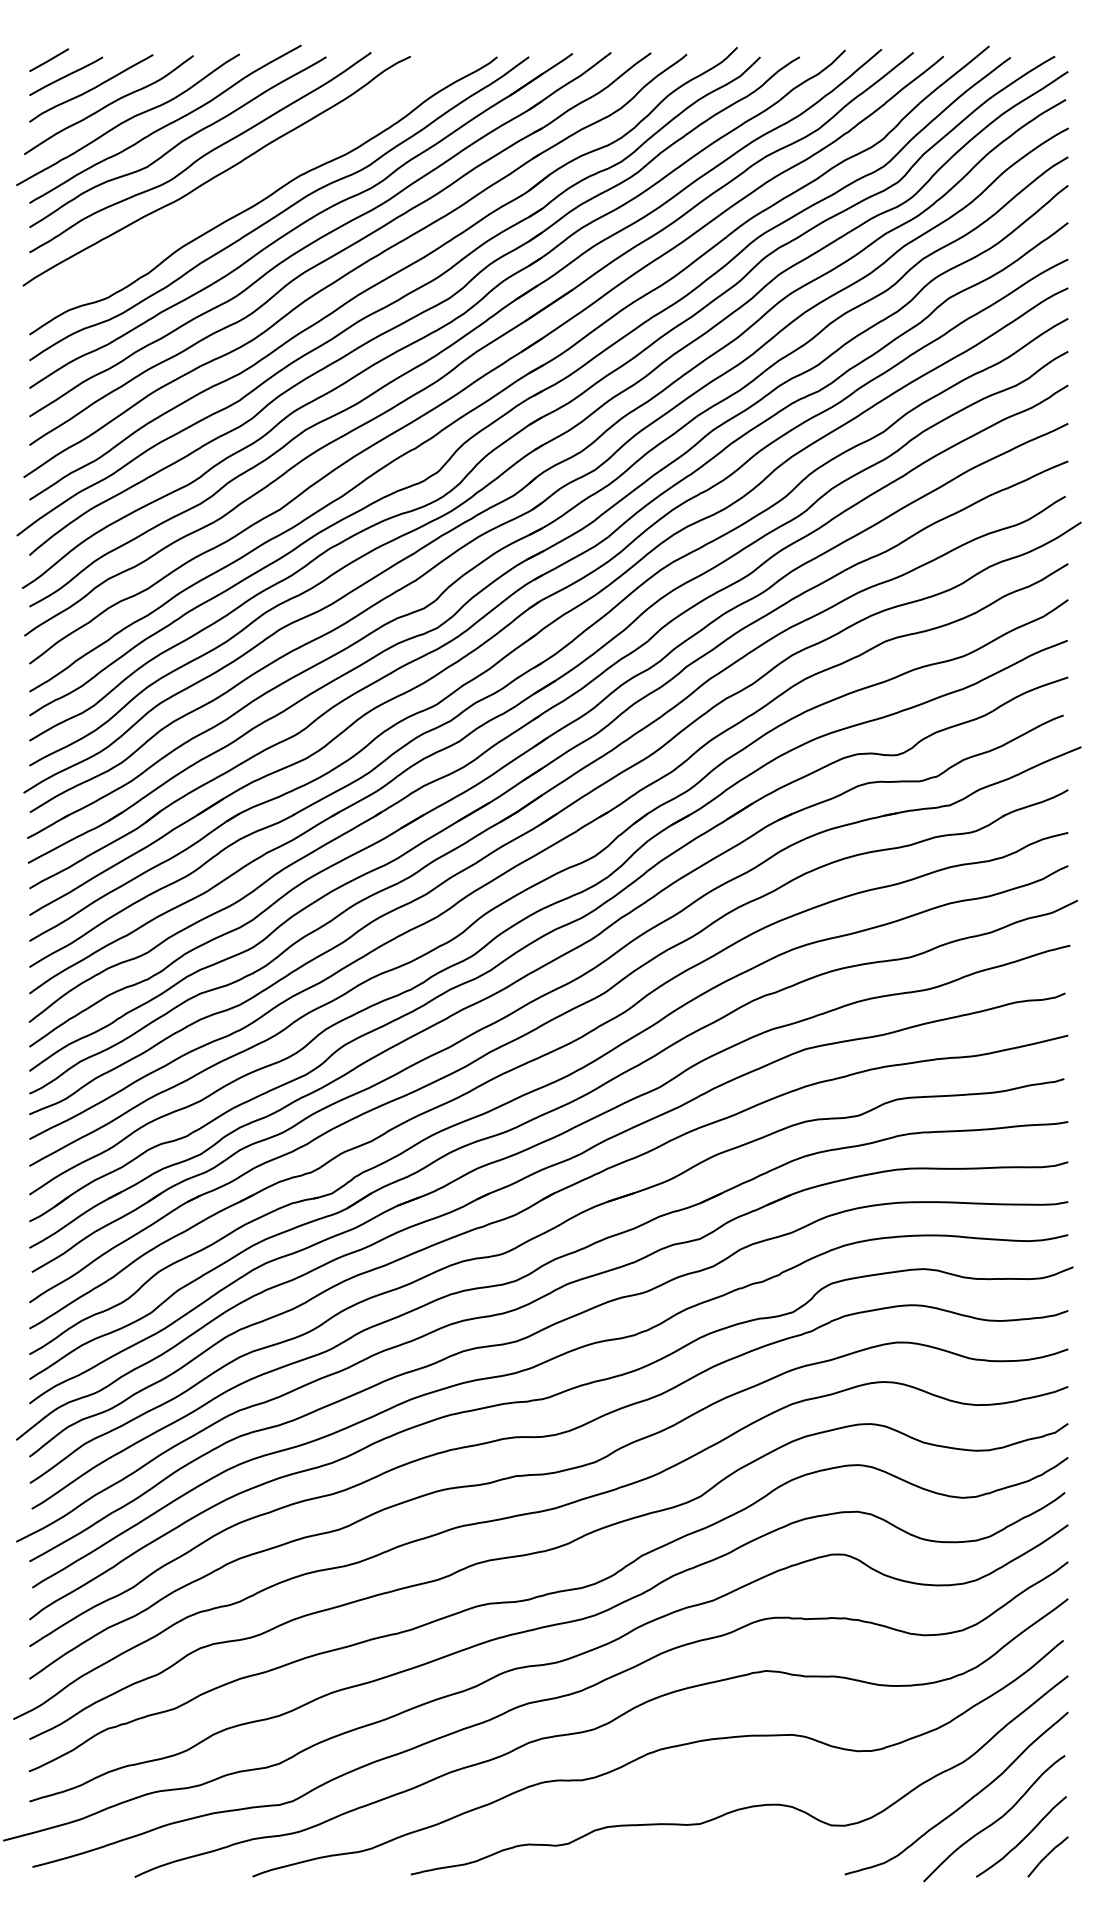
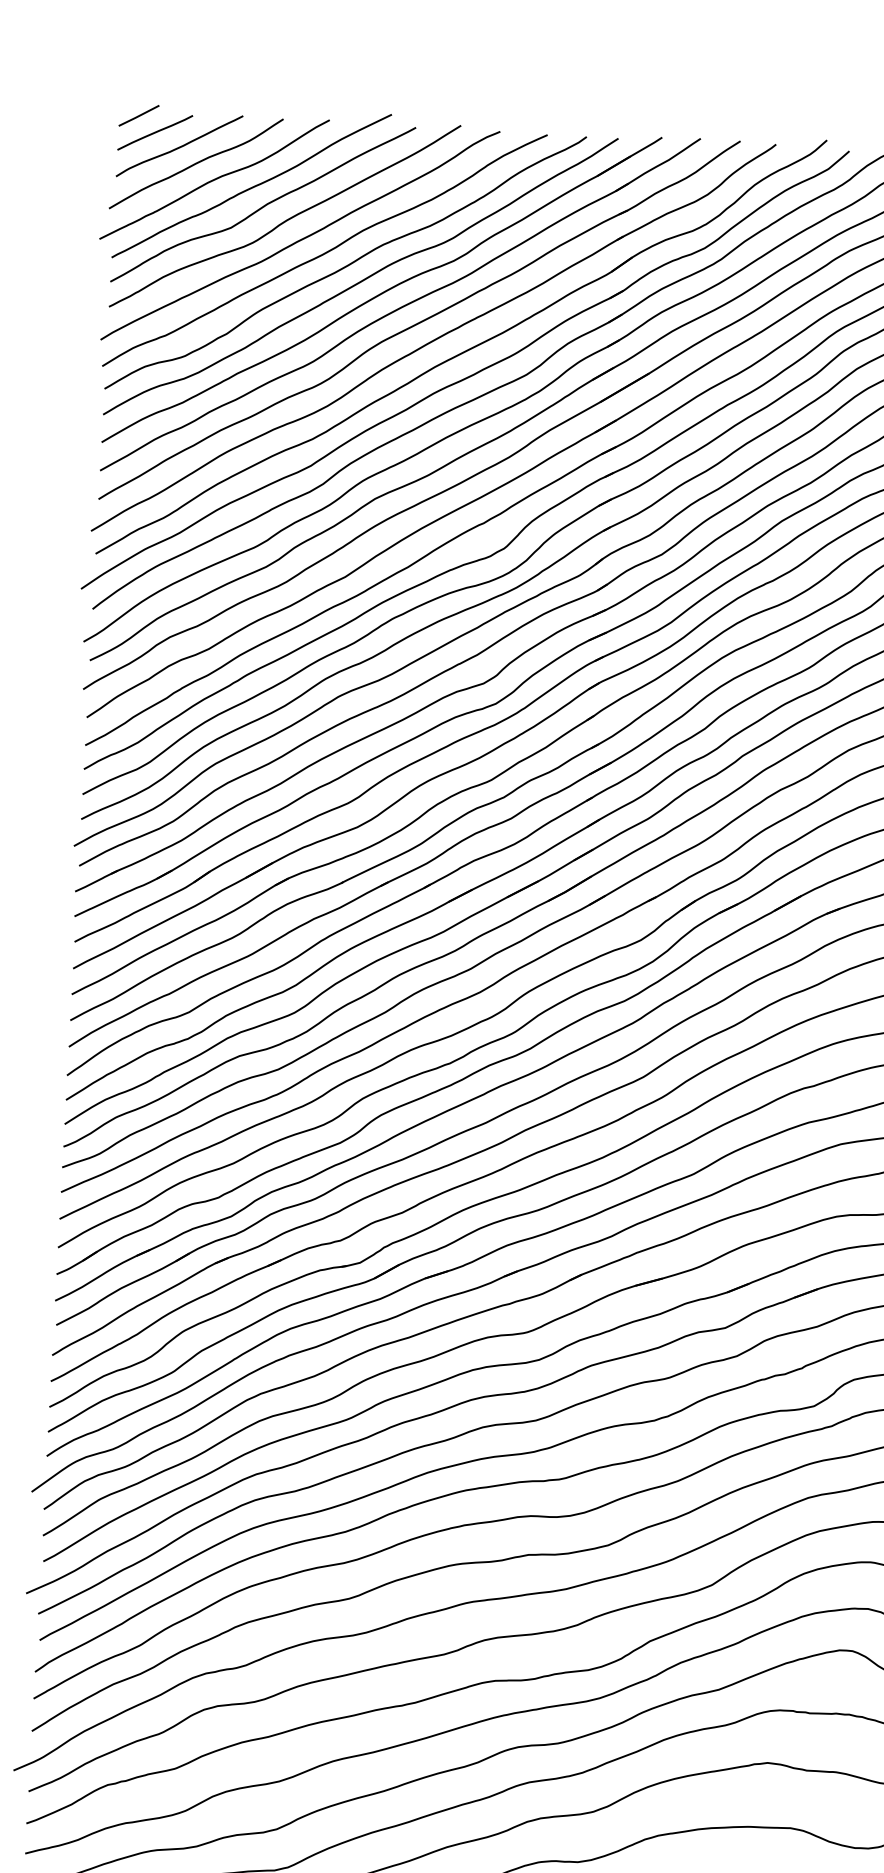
curve: (243, 185) -> (326, 251), added

